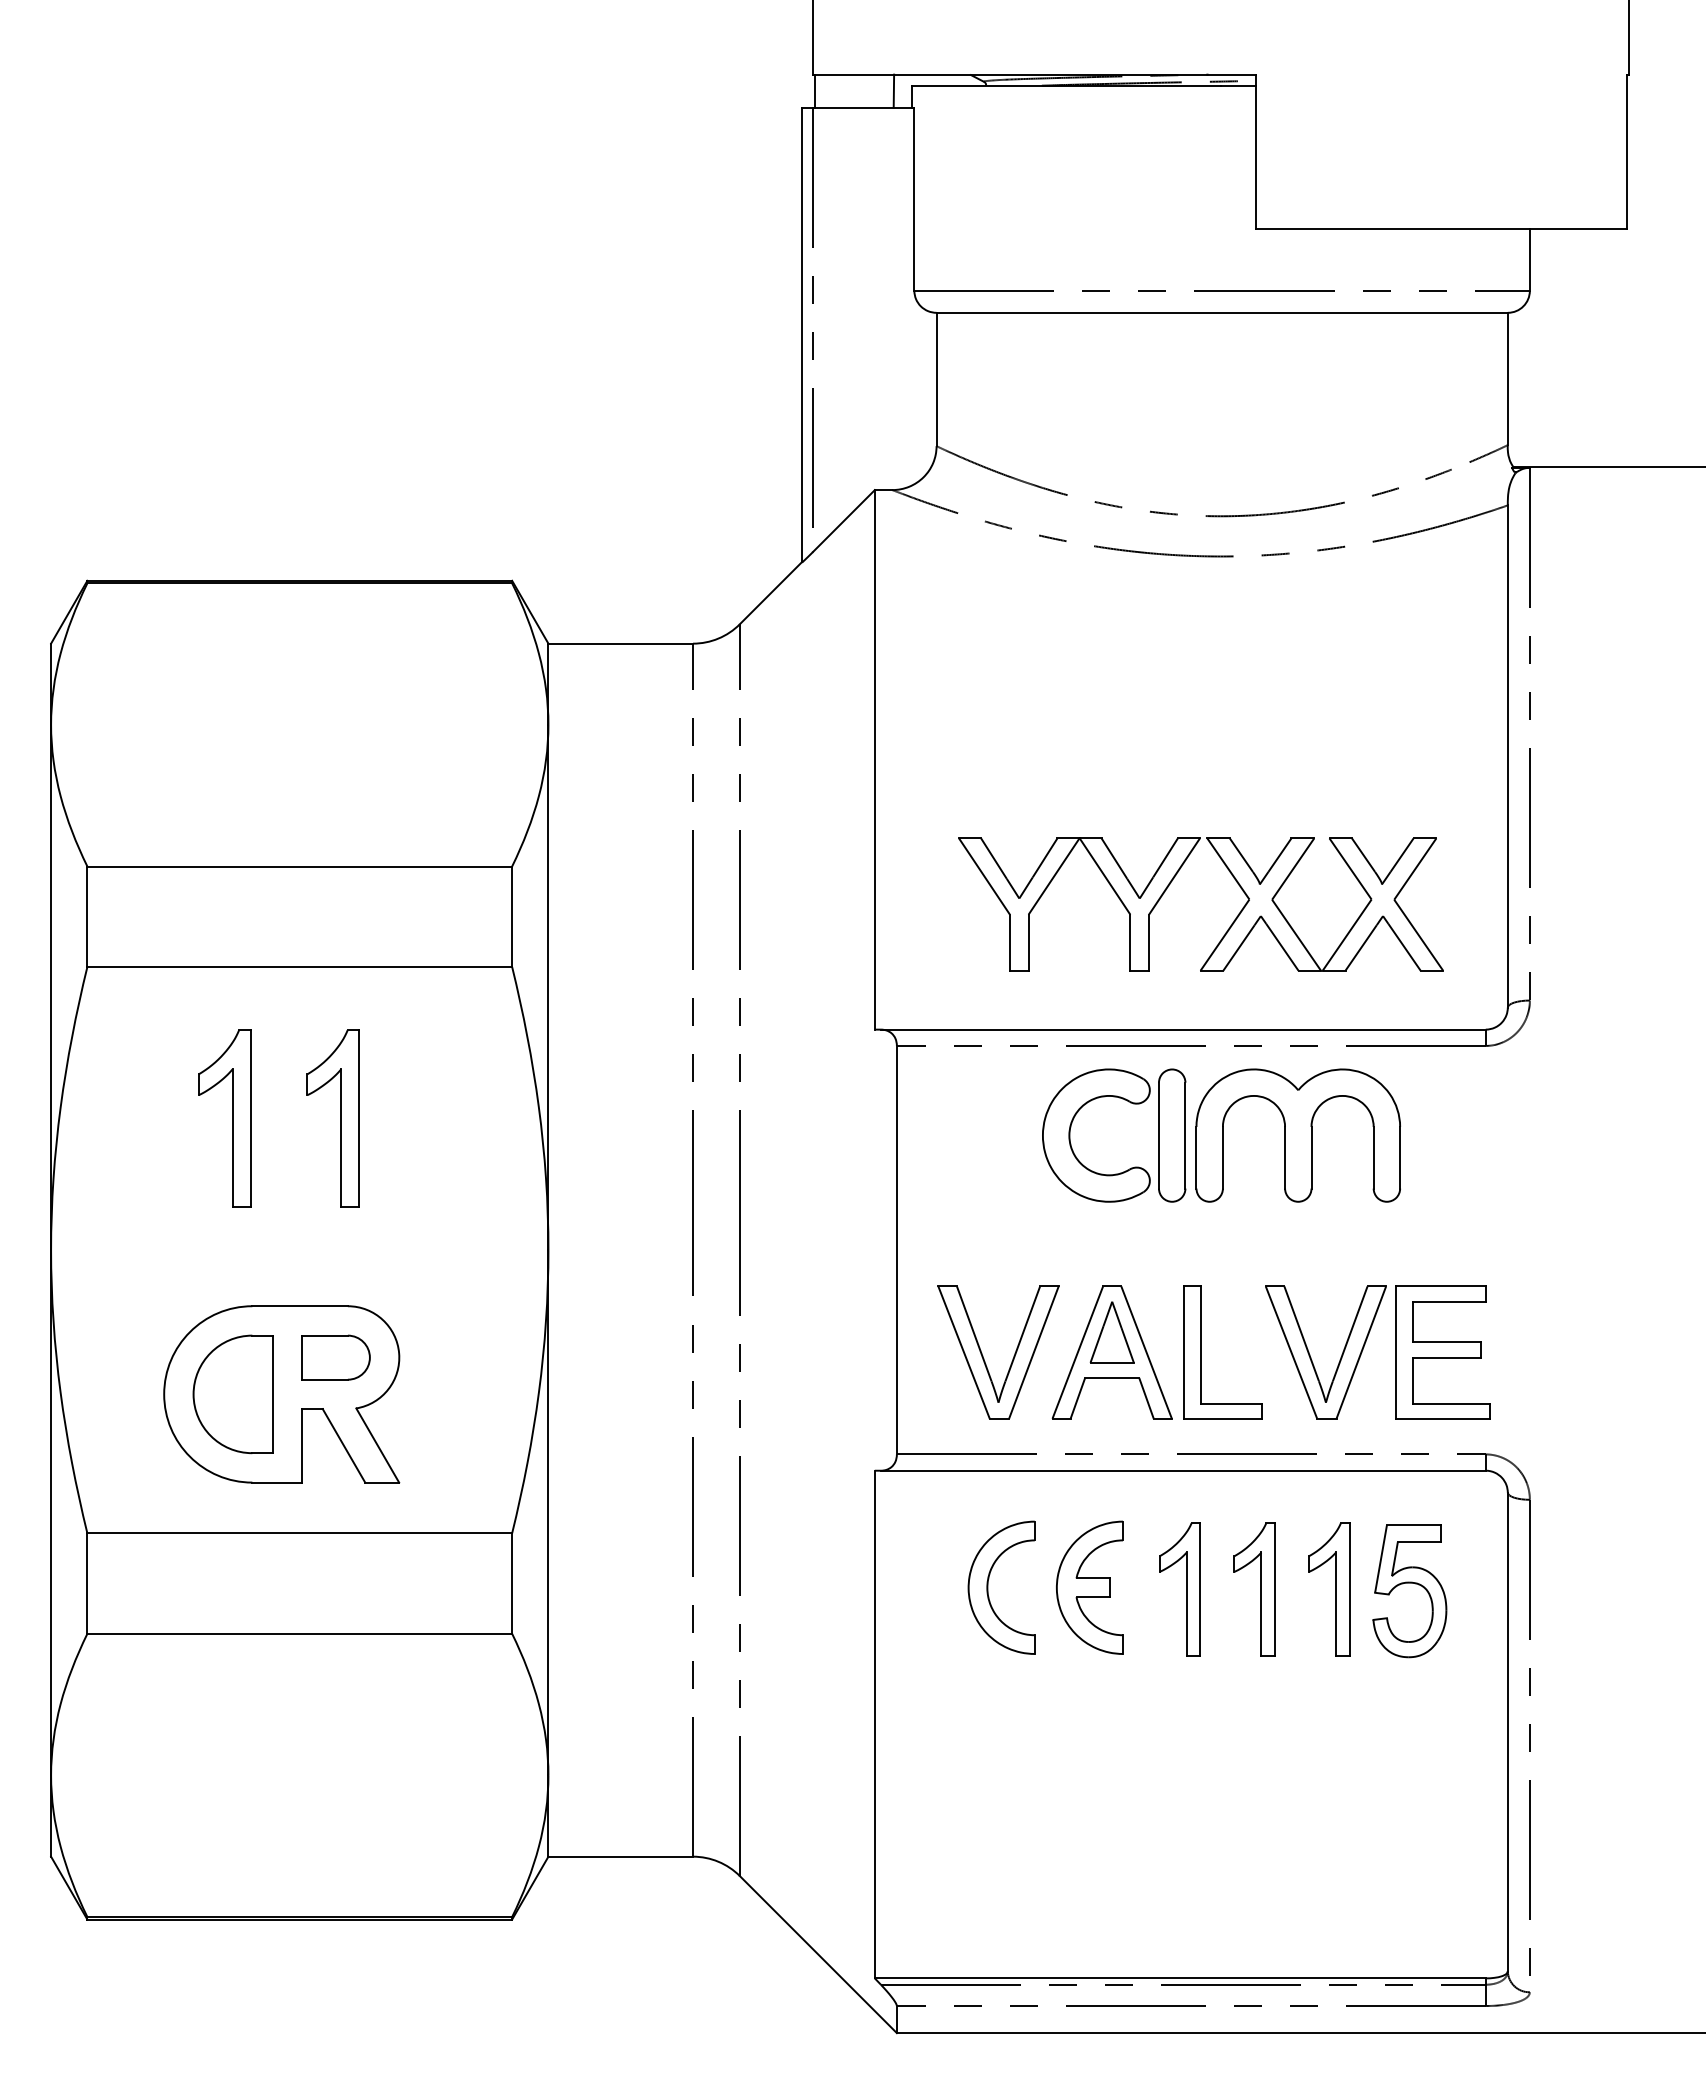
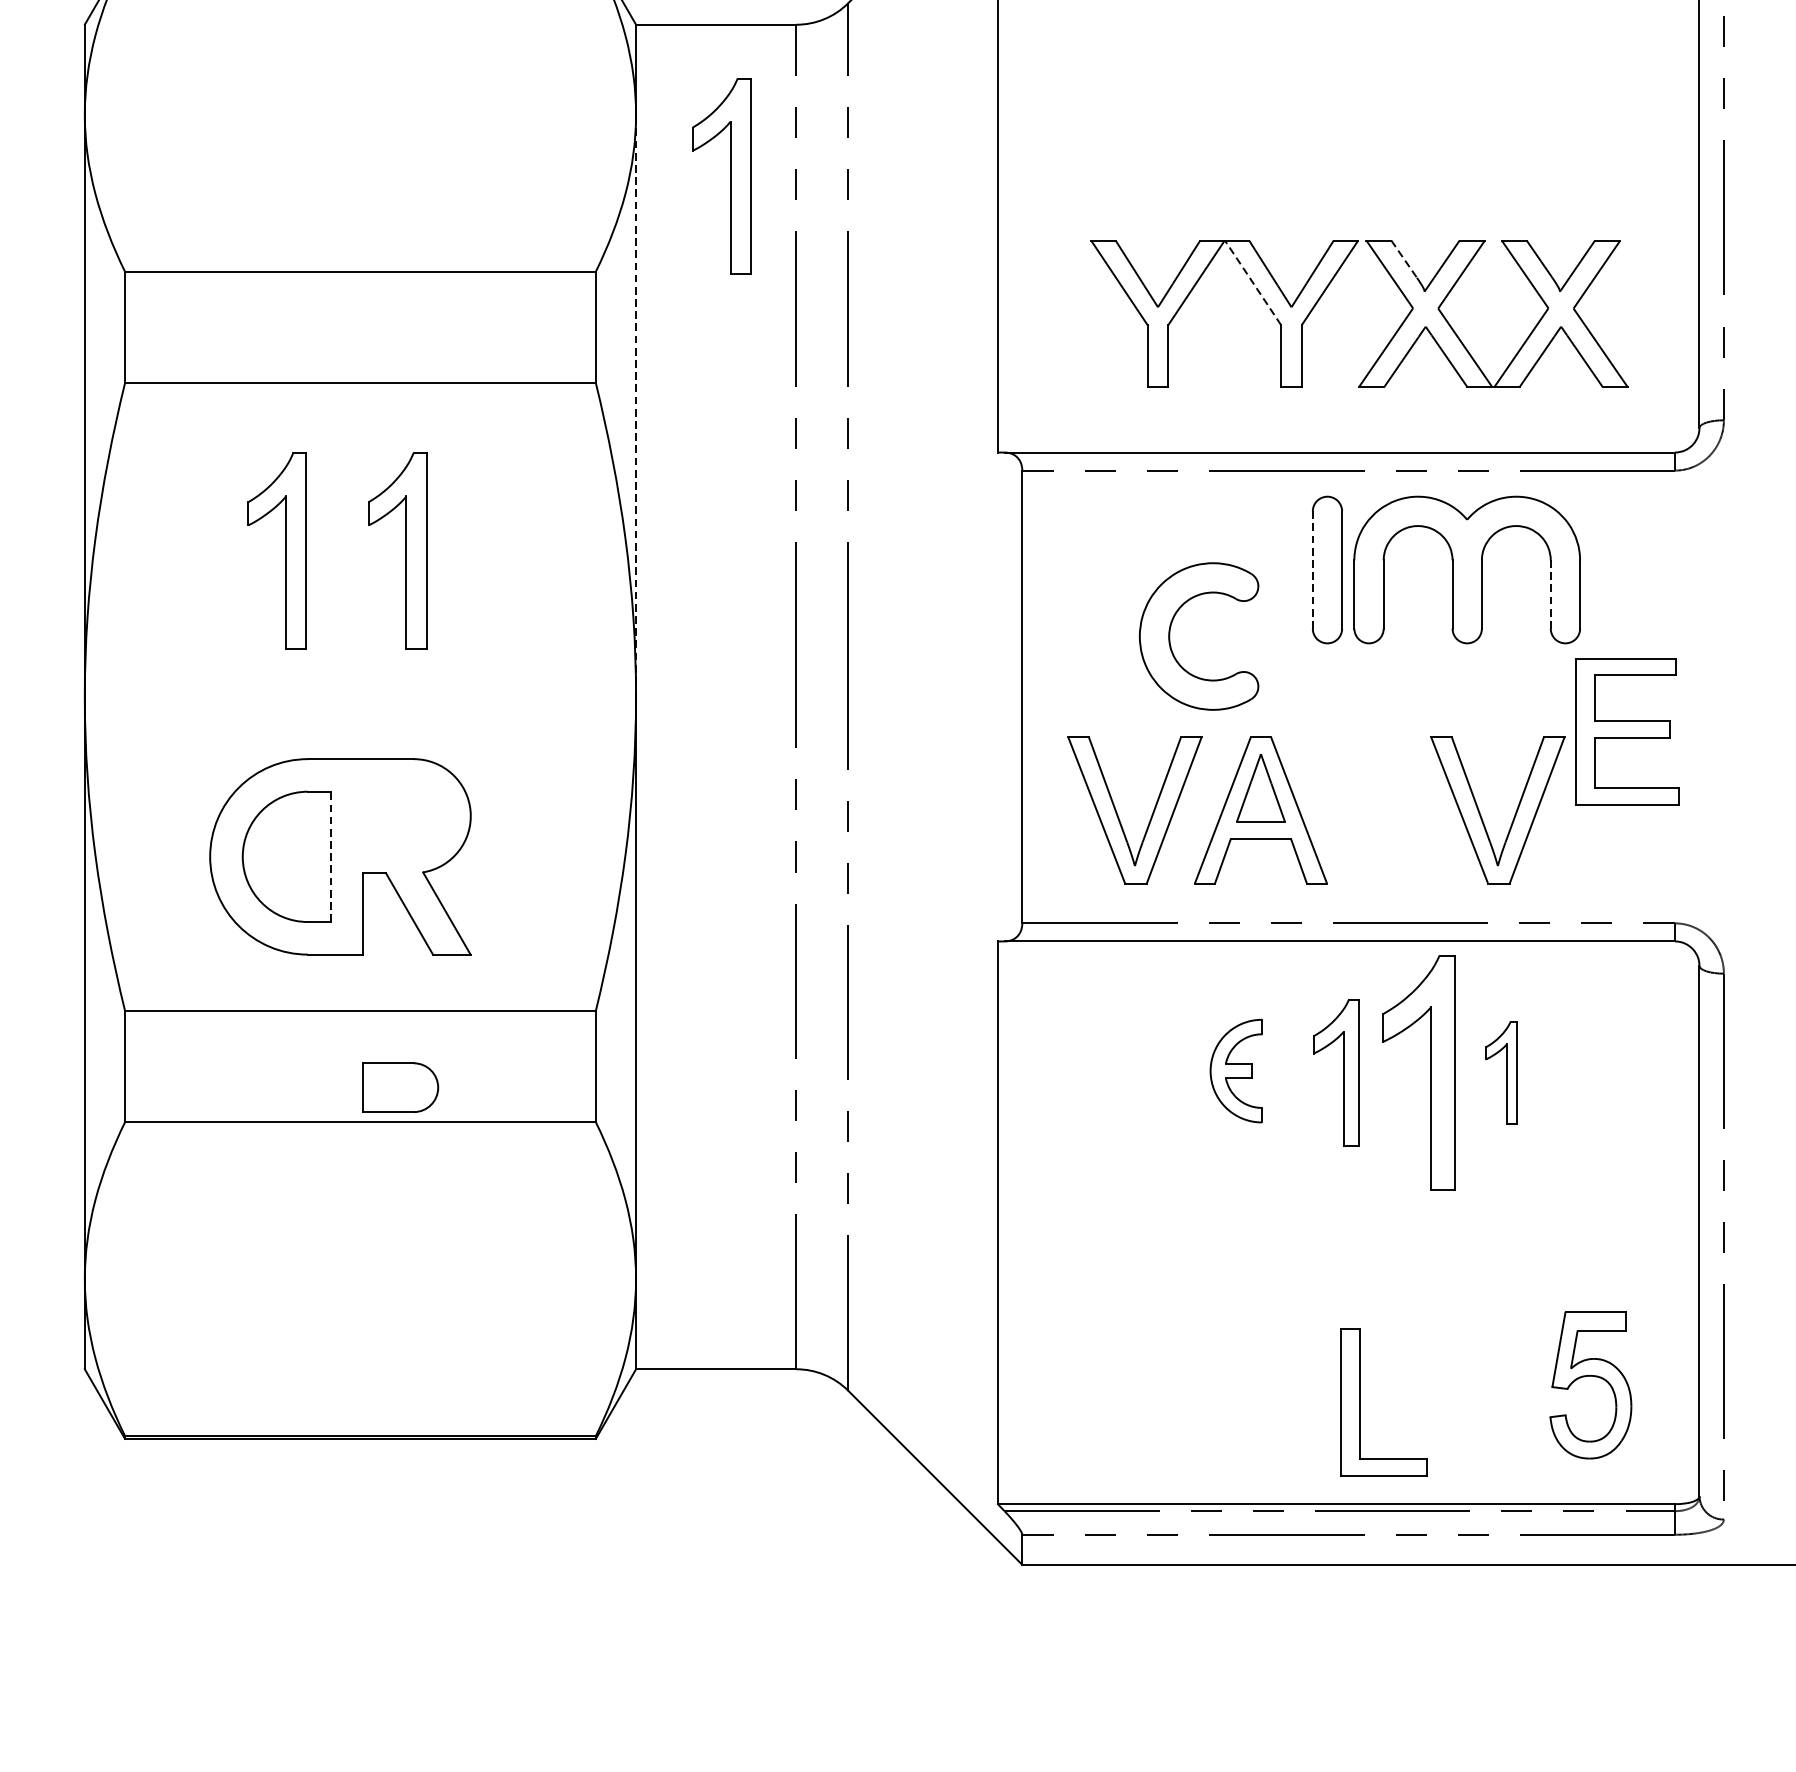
part: (633, 780) -> (730, 176), added
line: (1241, 855) -> (1404, 259), solid -> dashed
line: (1104, 876) -> (1252, 282), solid -> dashed
line: (548, 987) -> (636, 405), solid -> dashed
part: (1070, 1135) -> (1170, 636), moved
line: (1158, 1135) -> (1312, 569), solid -> dashed
line: (1373, 1157) -> (1550, 594), solid -> dashed
part: (1201, 1352) -> (1359, 1402), moved
part: (1442, 1352) -> (1627, 731), moved
part: (335, 1357) -> (400, 1087), moved
line: (272, 1394) -> (330, 856), solid -> dashed
part: (1409, 1583) -> (1590, 1376), moved
part: (988, 1587) -> (1123, 1070), removed
part: (1089, 1587) -> (1235, 1070), size x0.7
part: (1254, 1589) -> (1418, 1073), size x1.6
part: (1329, 1589) -> (1501, 1073), size x0.7

